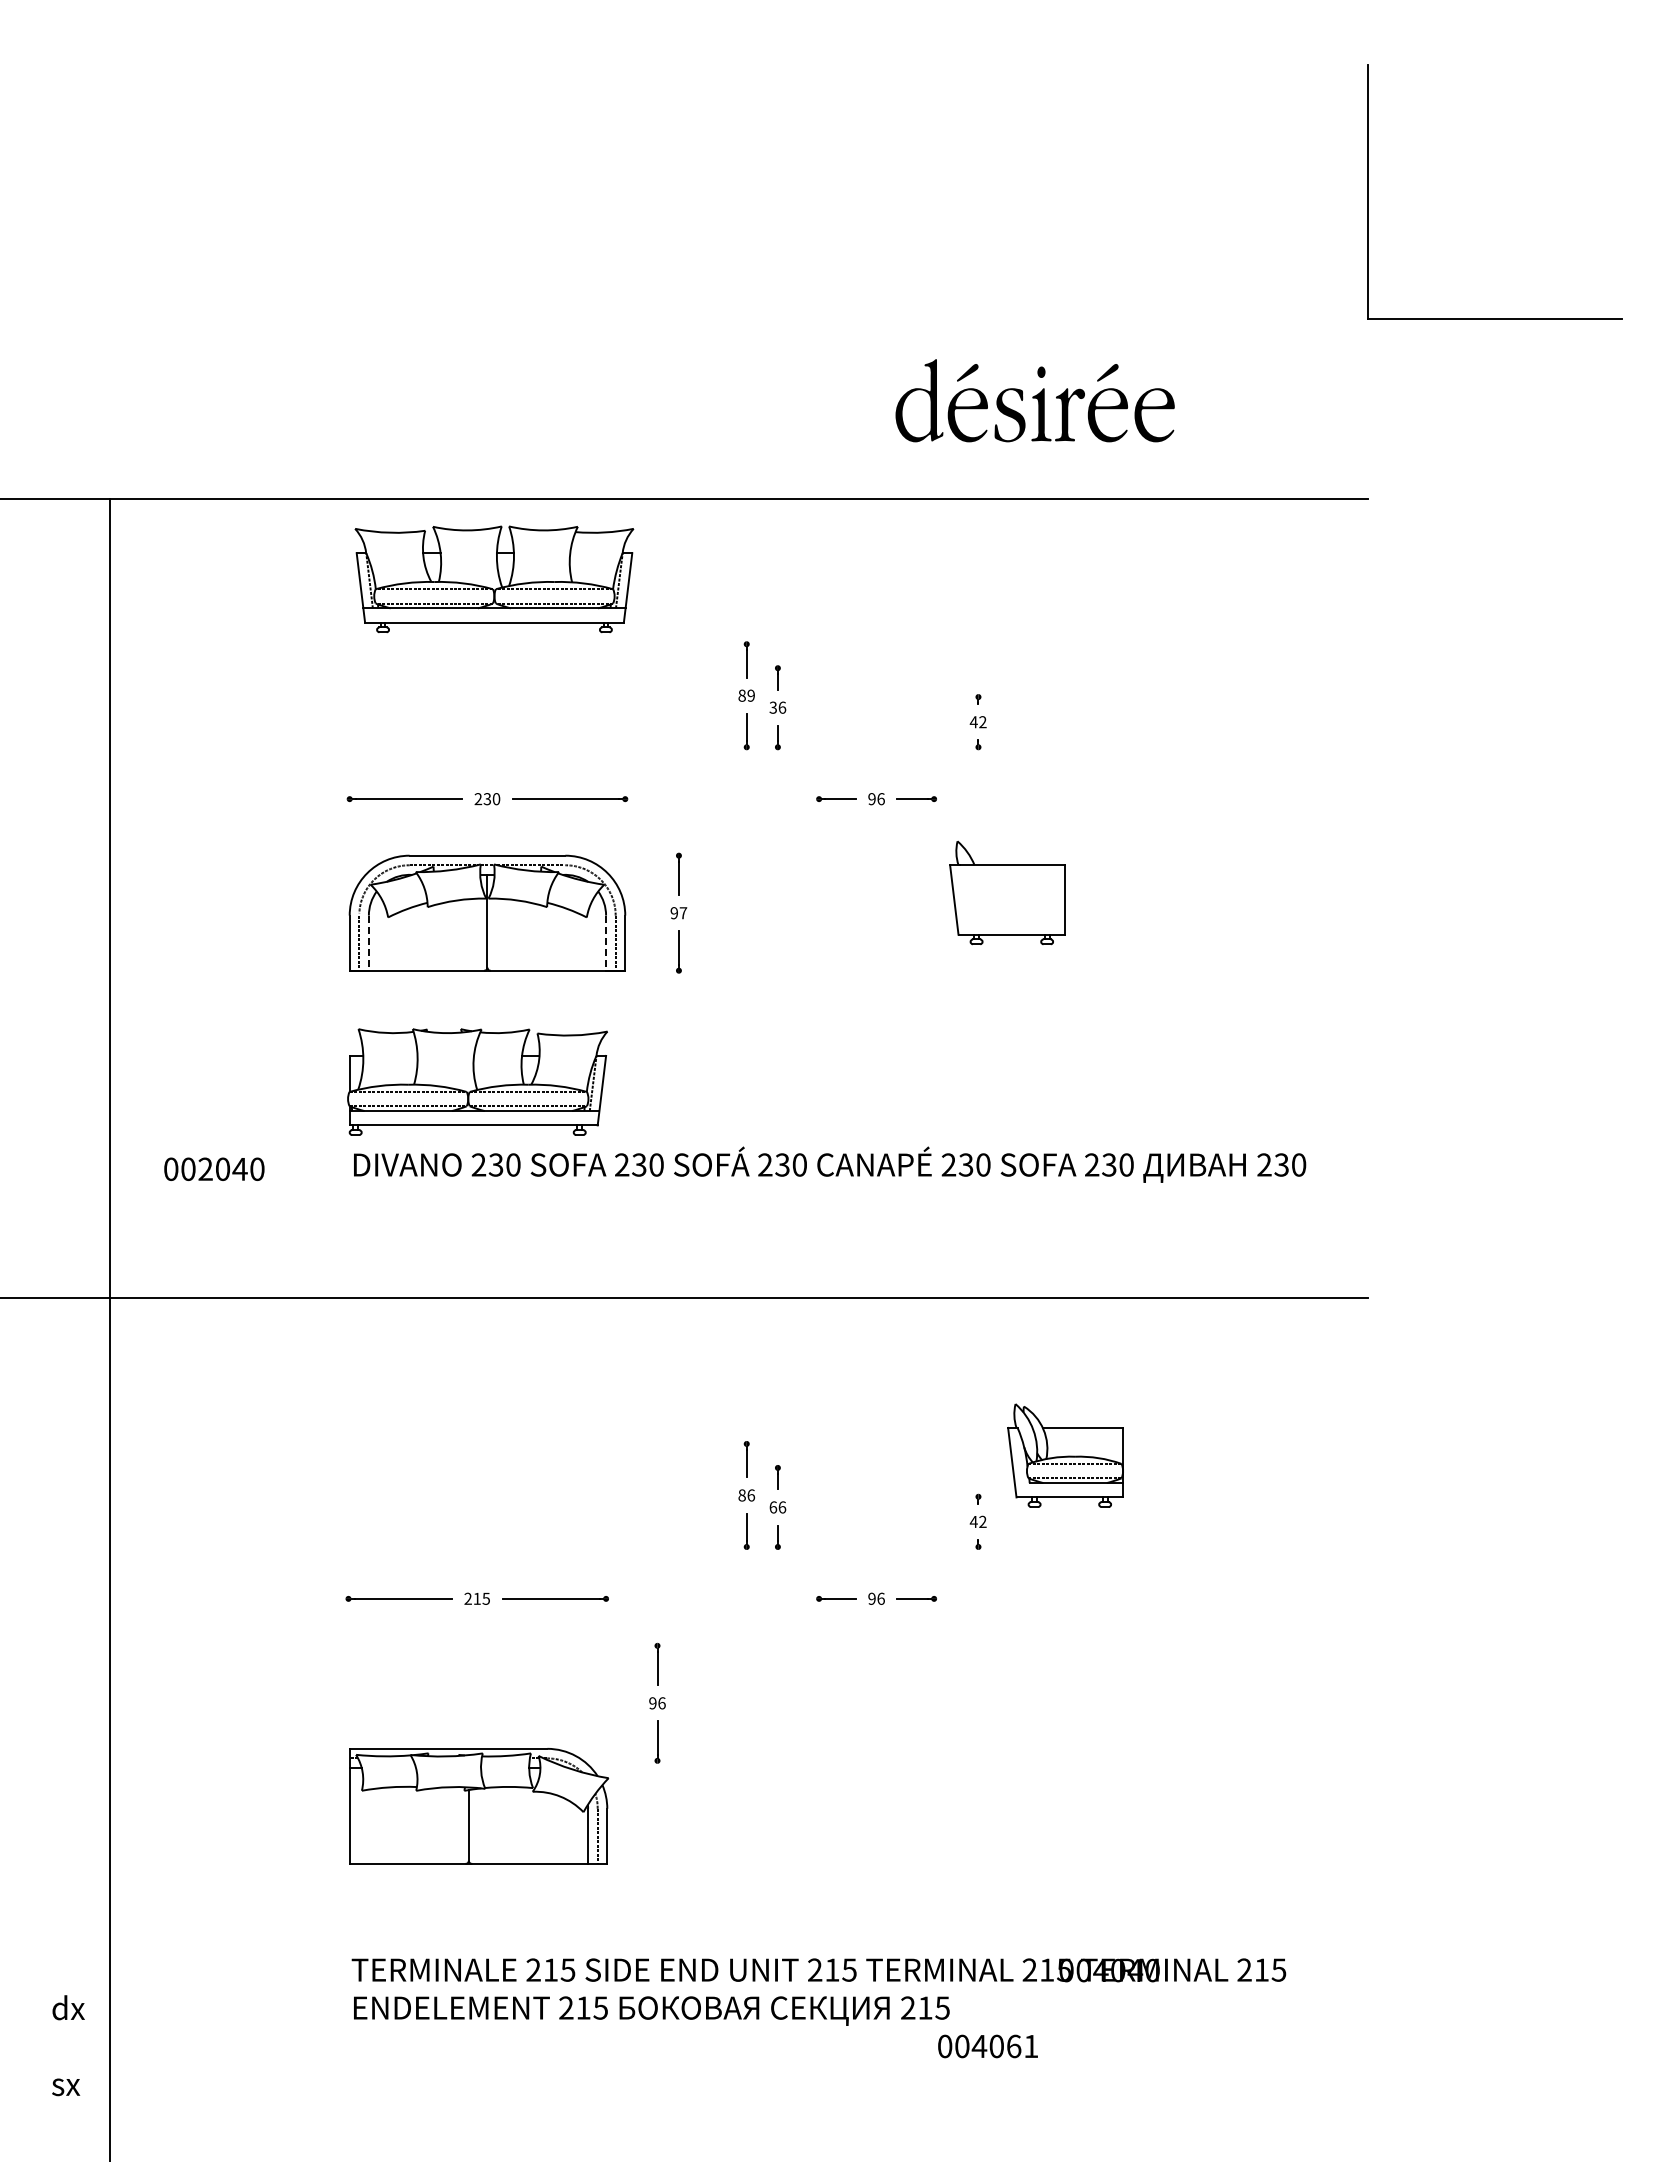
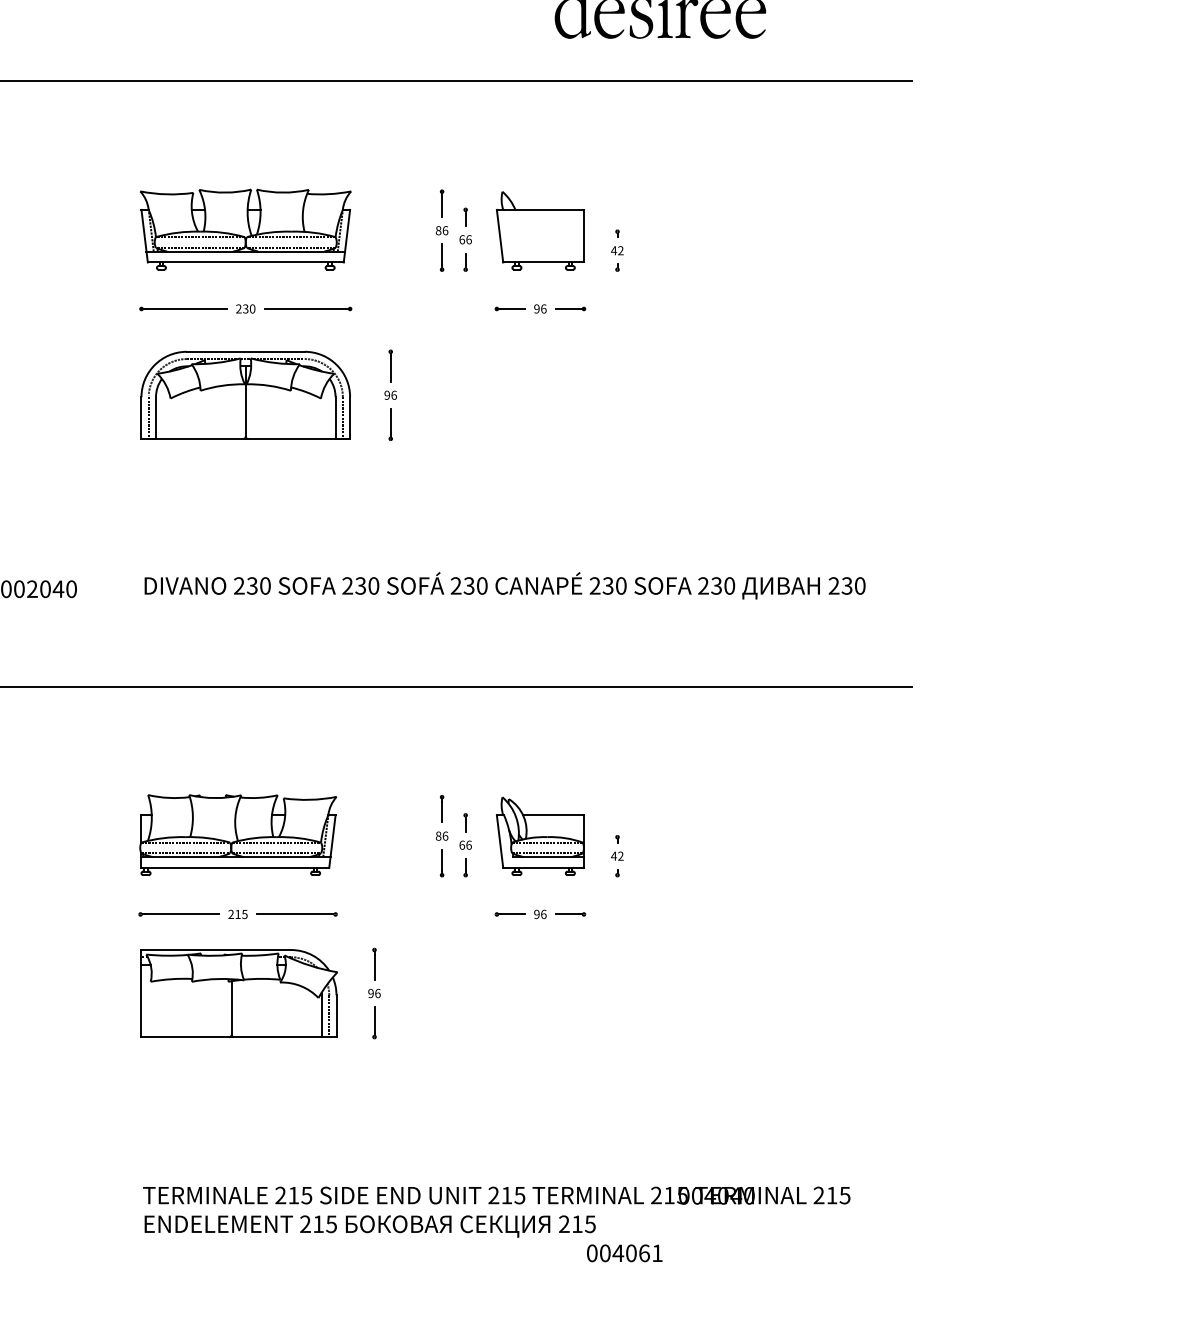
part: (494, 579) -> (245, 229), moved
text: (751, 695) -> (445, 230), 89 -> 86
text: (773, 707) -> (462, 239), 36 -> 66
part: (1007, 892) -> (540, 230), moved
text: (683, 913) -> (394, 395), 97 -> 96
line: (368, 943) -> (155, 418), dashed -> solid
line: (606, 943) -> (335, 418), dashed -> solid
part: (477, 1081) -> (238, 834), moved
part: (1065, 1455) -> (540, 836), moved
part: (479, 1806) -> (239, 993), moved

